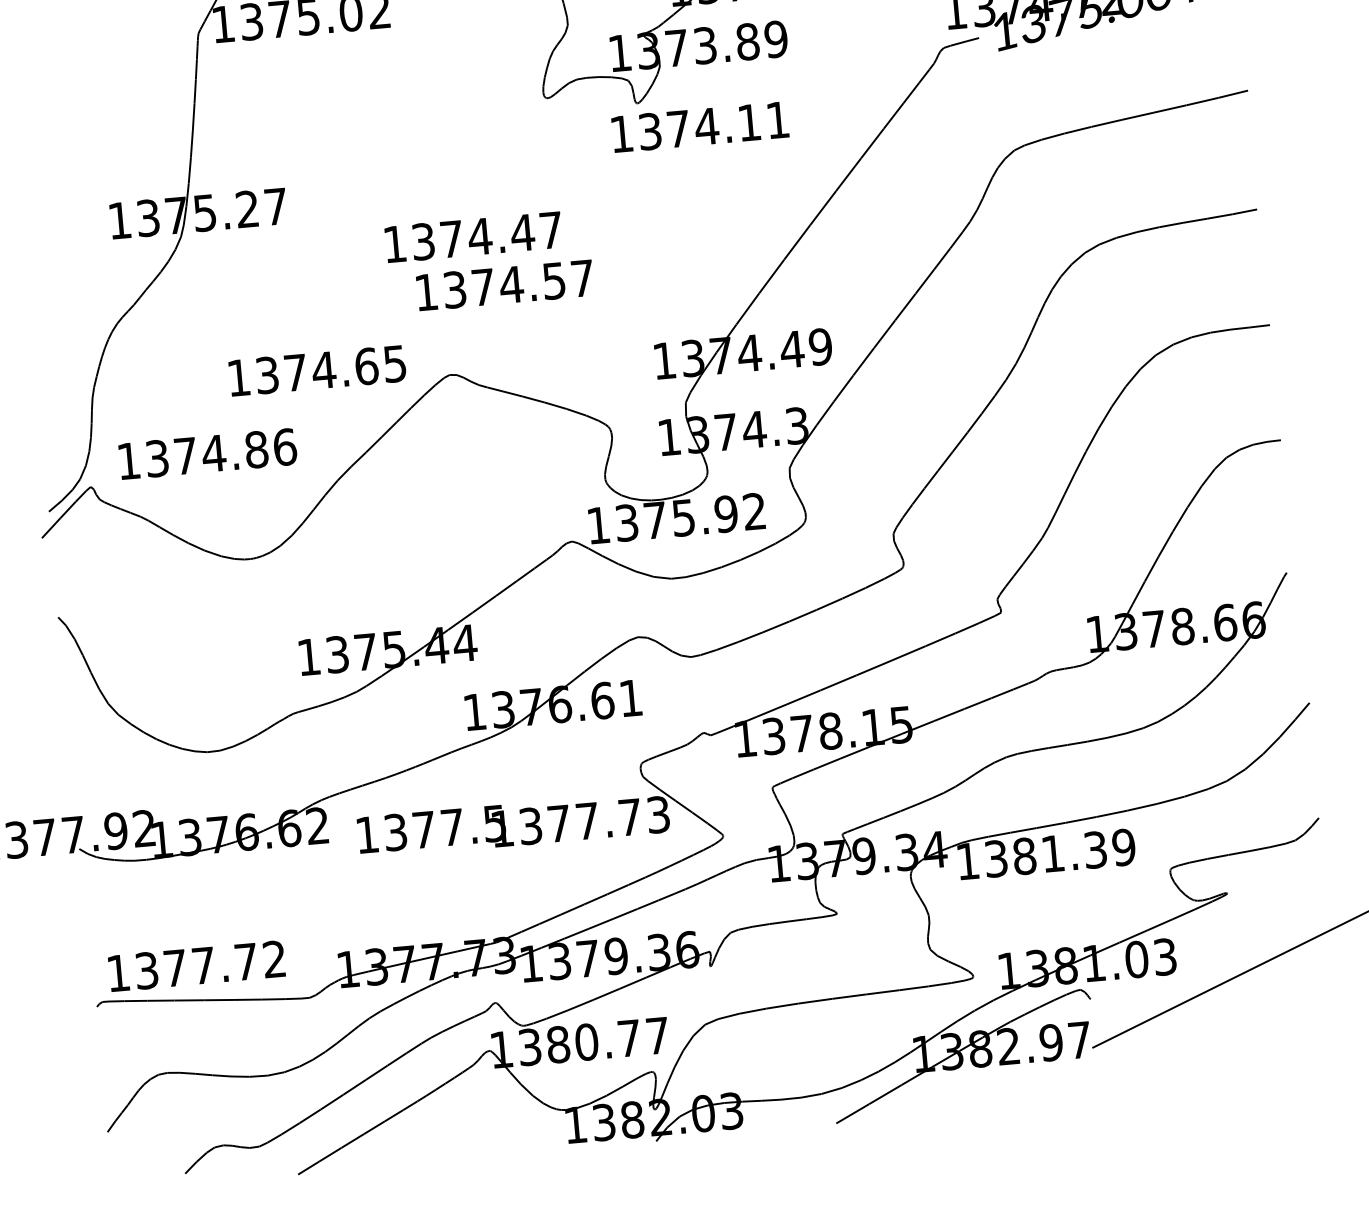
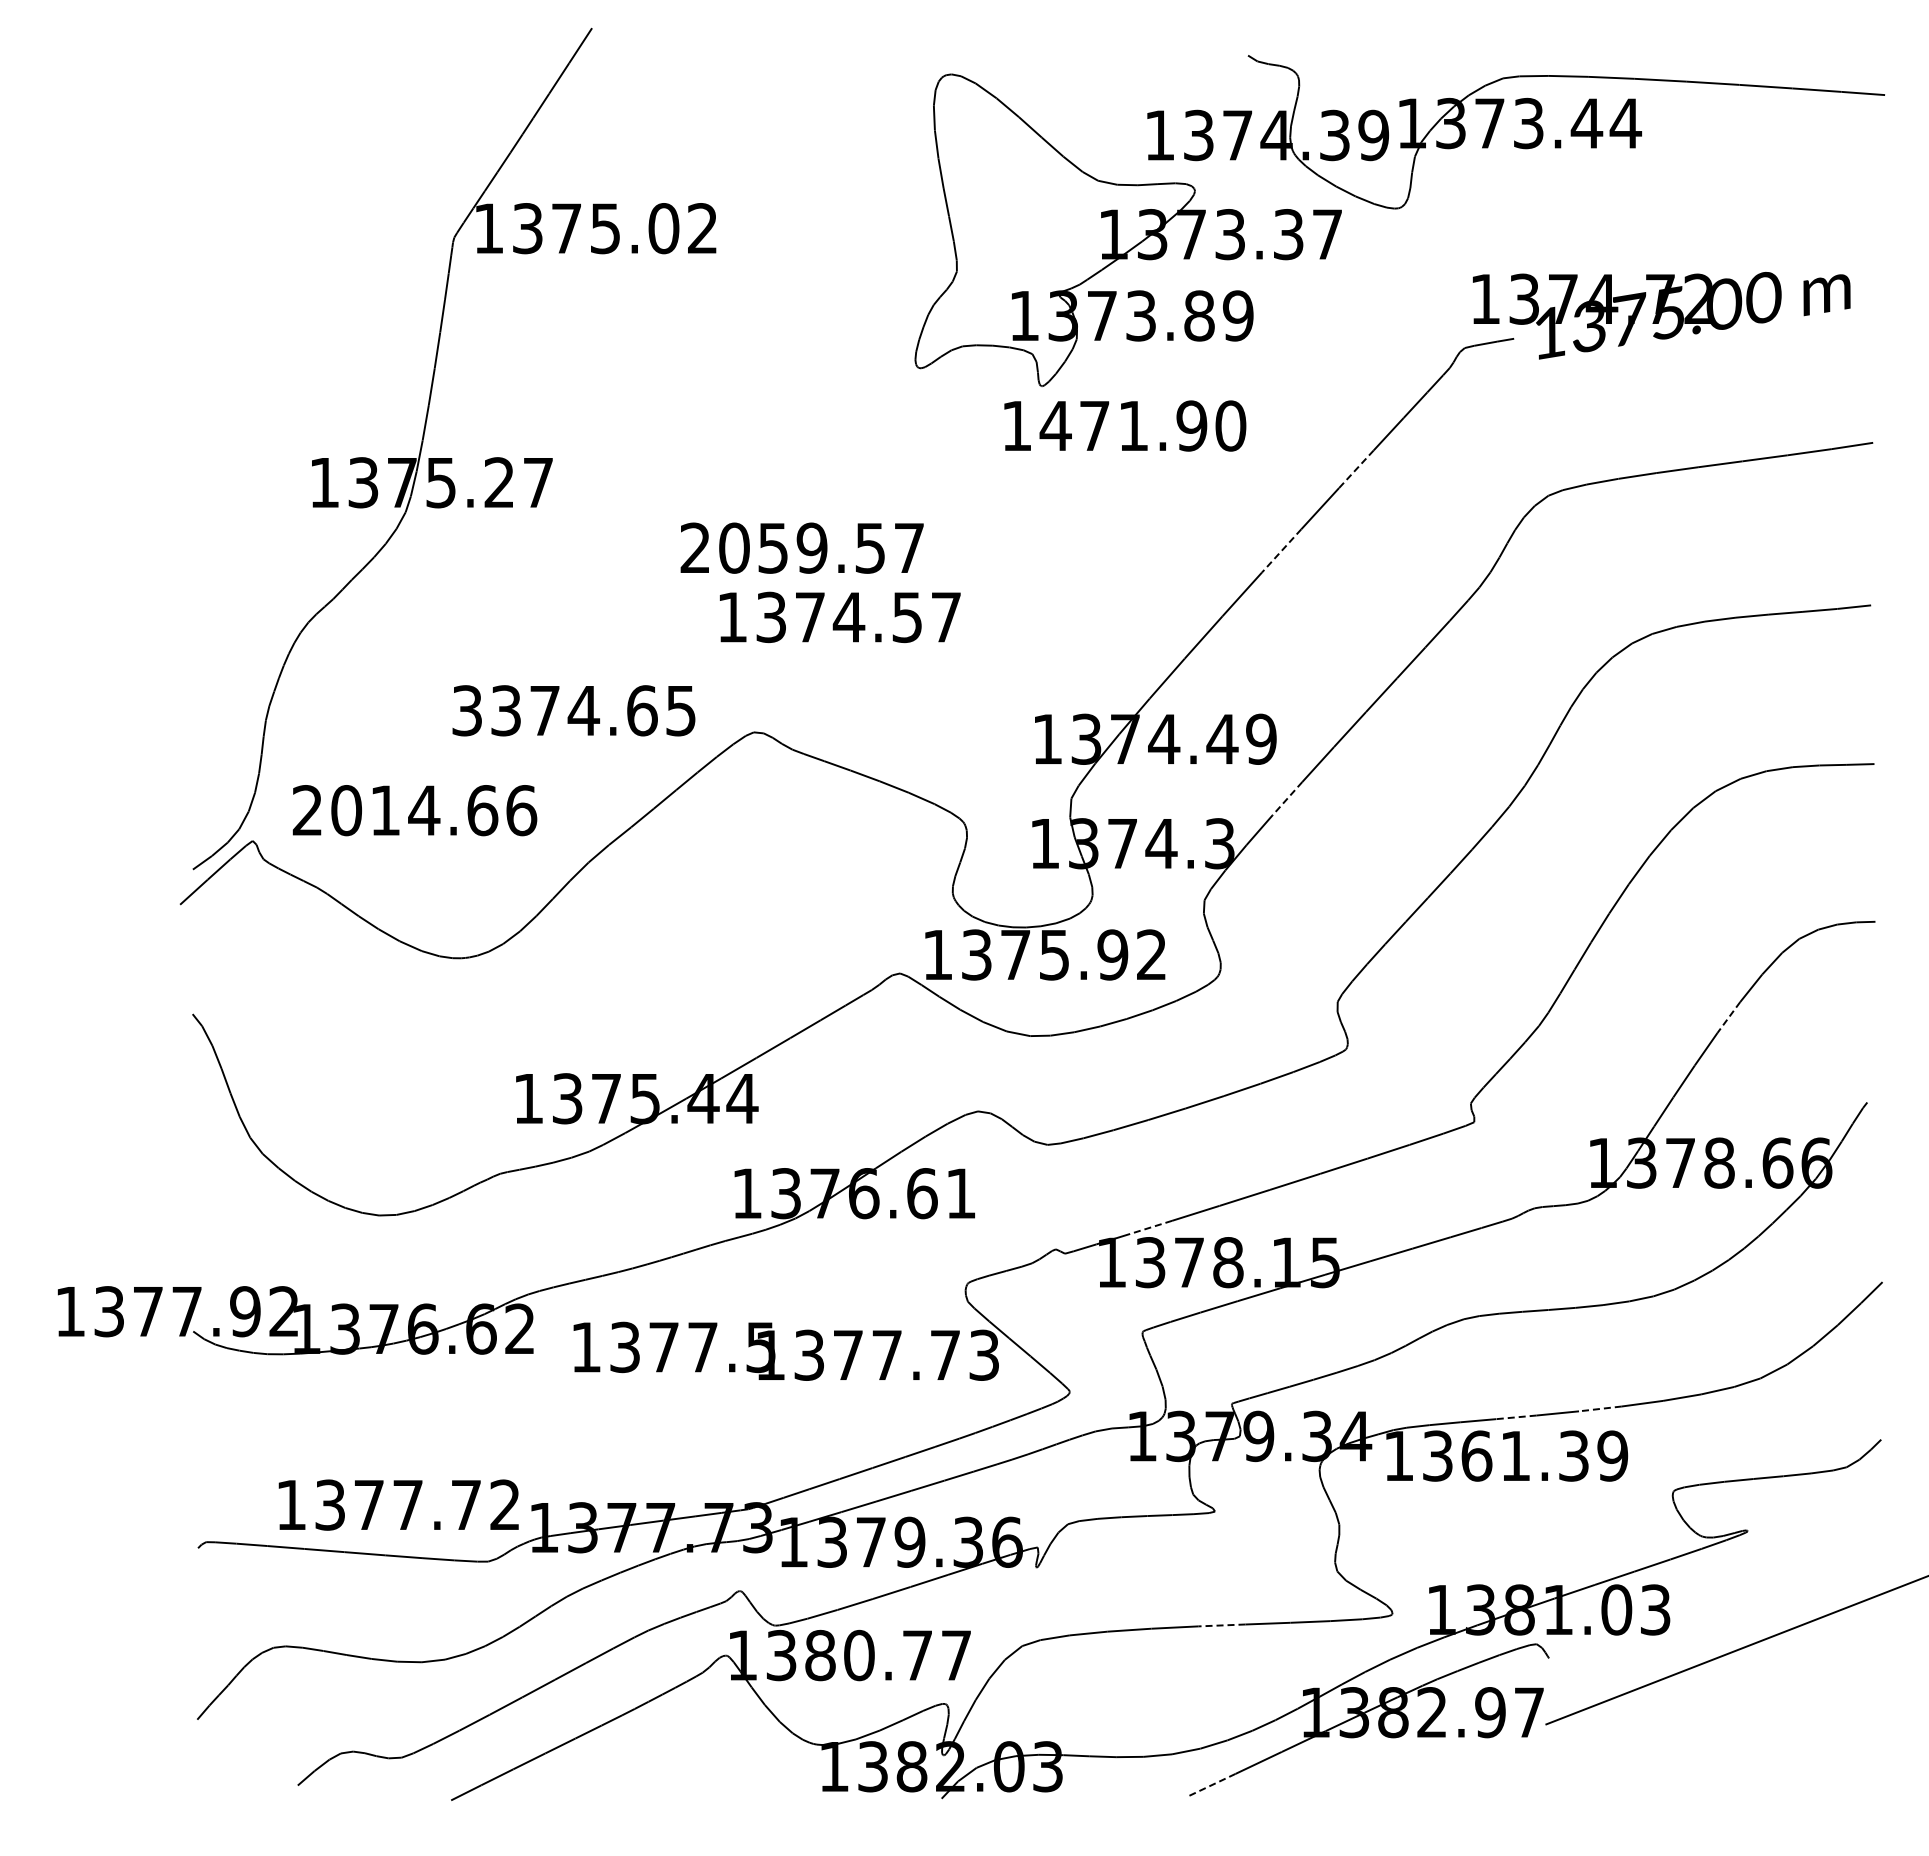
text: (713, 125) -> (1142, 425), 1374.11 -> 1471.90
line: (872, 143) -> (1356, 469), solid -> dashed
line: (823, 208) -> (1281, 551), solid -> dashed
text: (459, 238) -> (783, 547), 1374.47 -> 2059.57
text: (238, 377) -> (466, 710), 1374.65 -> 3374.65
line: (843, 388) -> (1287, 798), solid -> dashed
text: (193, 455) -> (395, 810), 1374.86 -> 2014.66
line: (1179, 519) -> (1728, 1017), solid -> dashed
line: (771, 710) -> (1150, 1227), solid -> dashed
line: (1111, 813) -> (1600, 1408), solid -> dashed
line: (1051, 825) -> (1516, 1417), solid -> dashed
text: (1024, 855) -> (1476, 1455), 1381.39 -> 1361.39
text: (196, 965) -> (398, 1504), moved
line: (849, 996) -> (1221, 1625), solid -> dashed
line: (852, 1114) -> (1211, 1785), solid -> dashed

